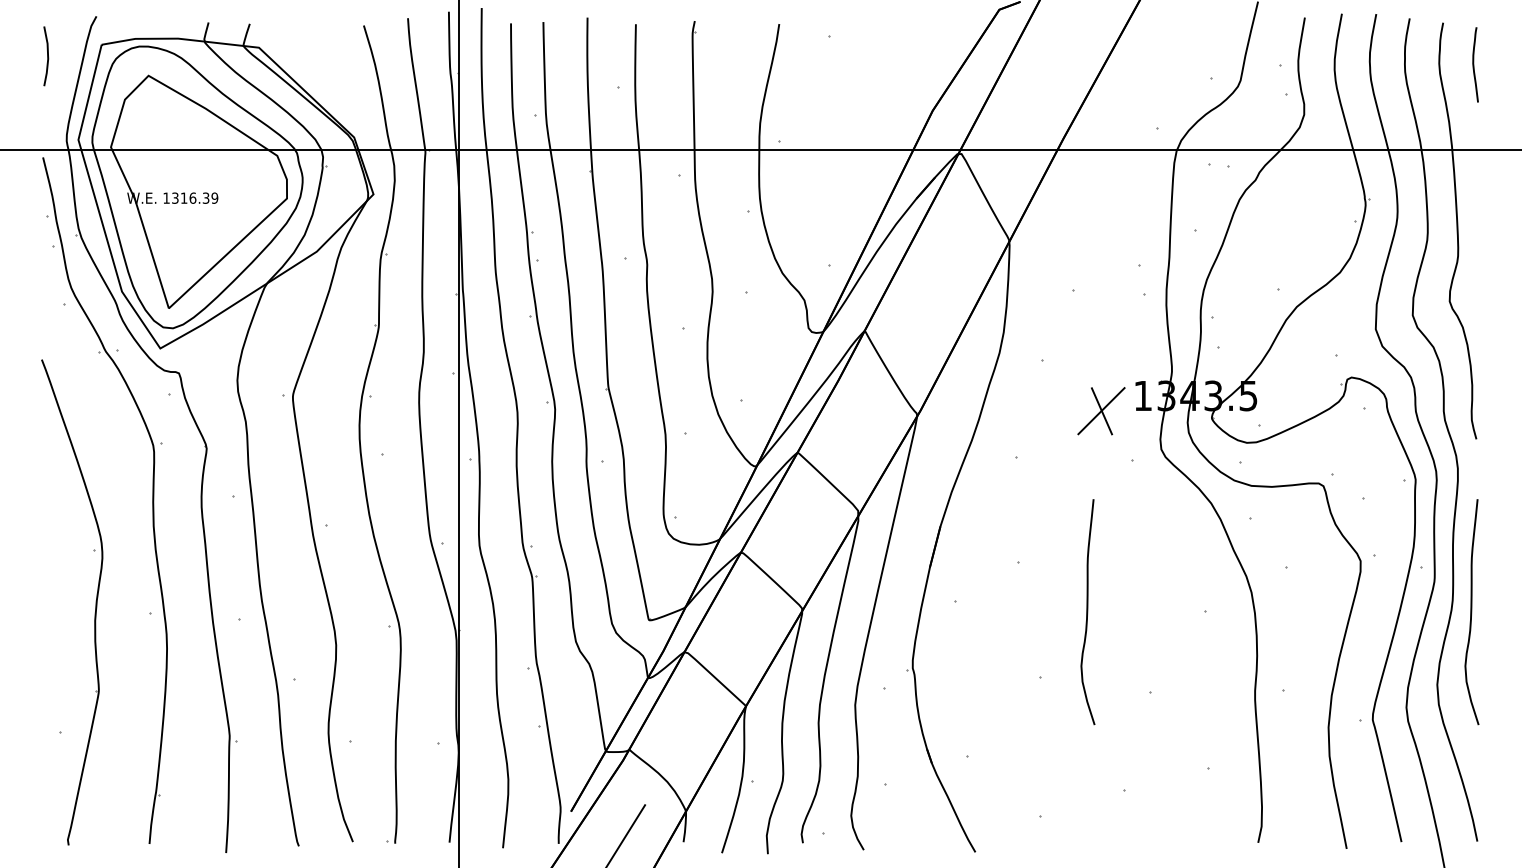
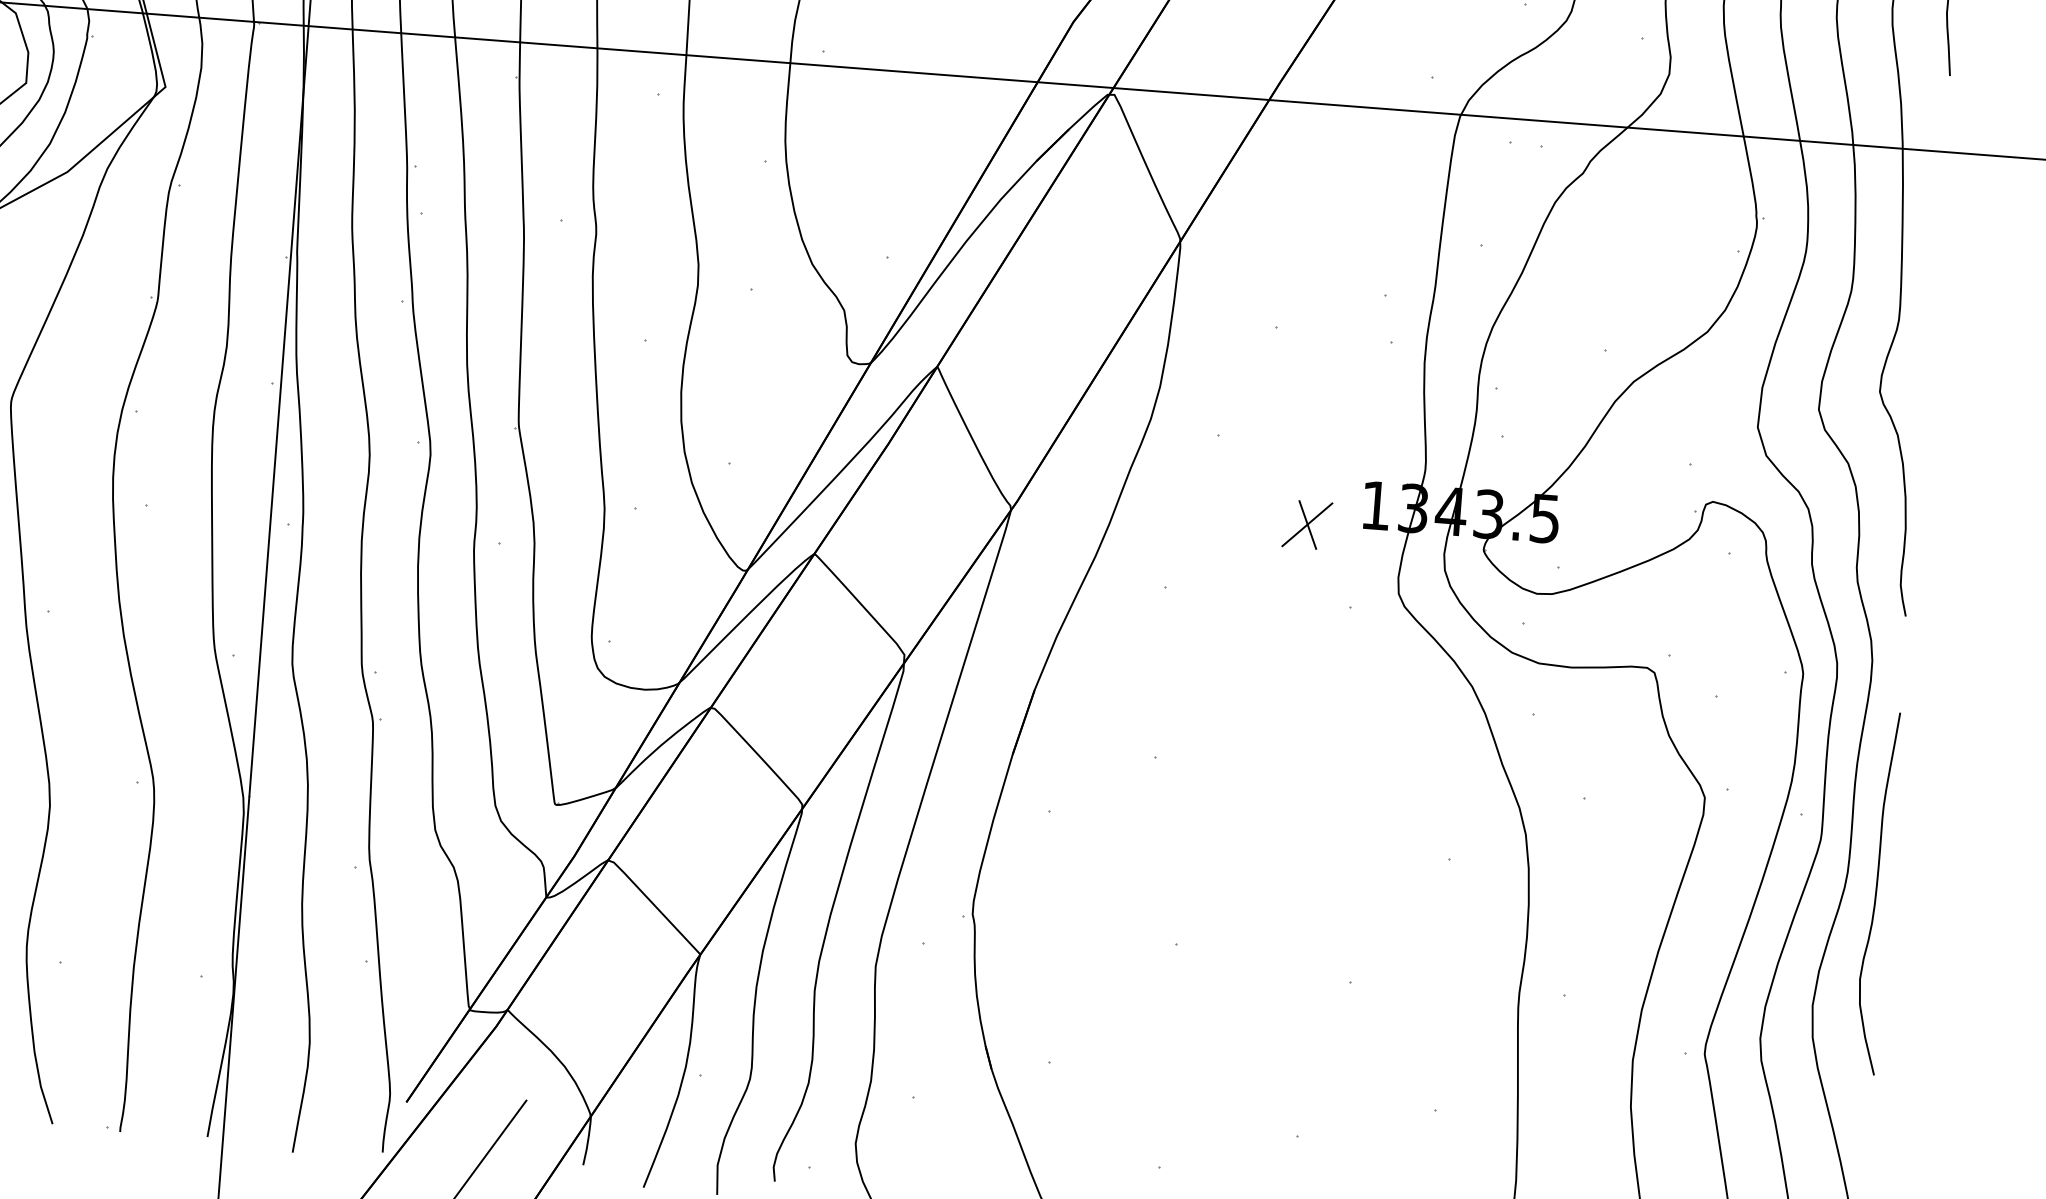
part: (1101, 410) -> (1307, 523), size x0.62
curve: (1087, 612) -> (1260, 846), removed

